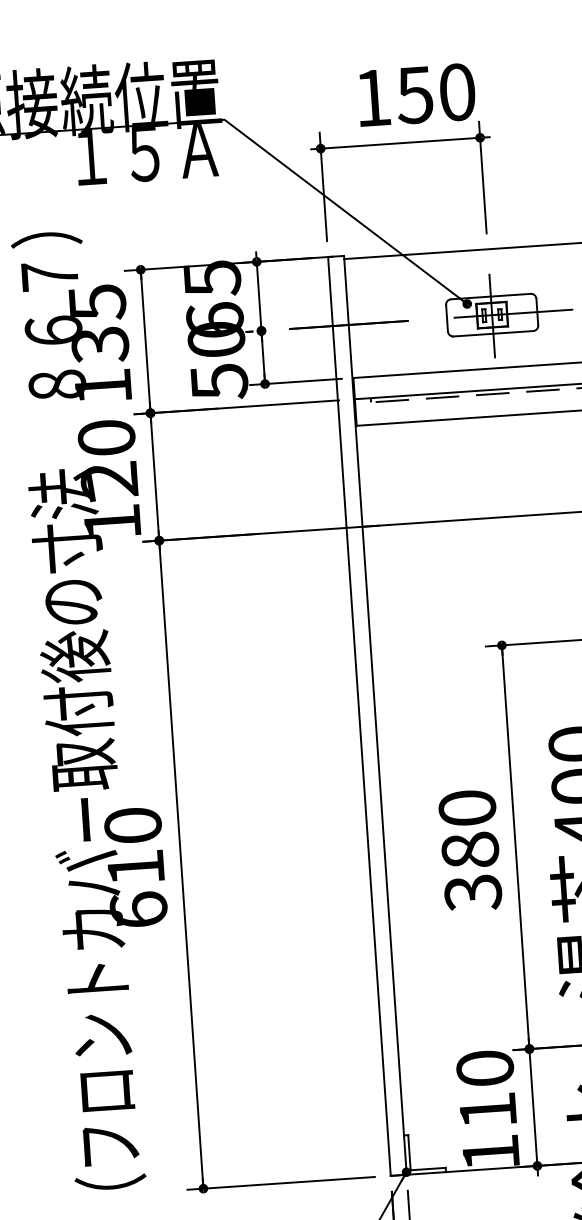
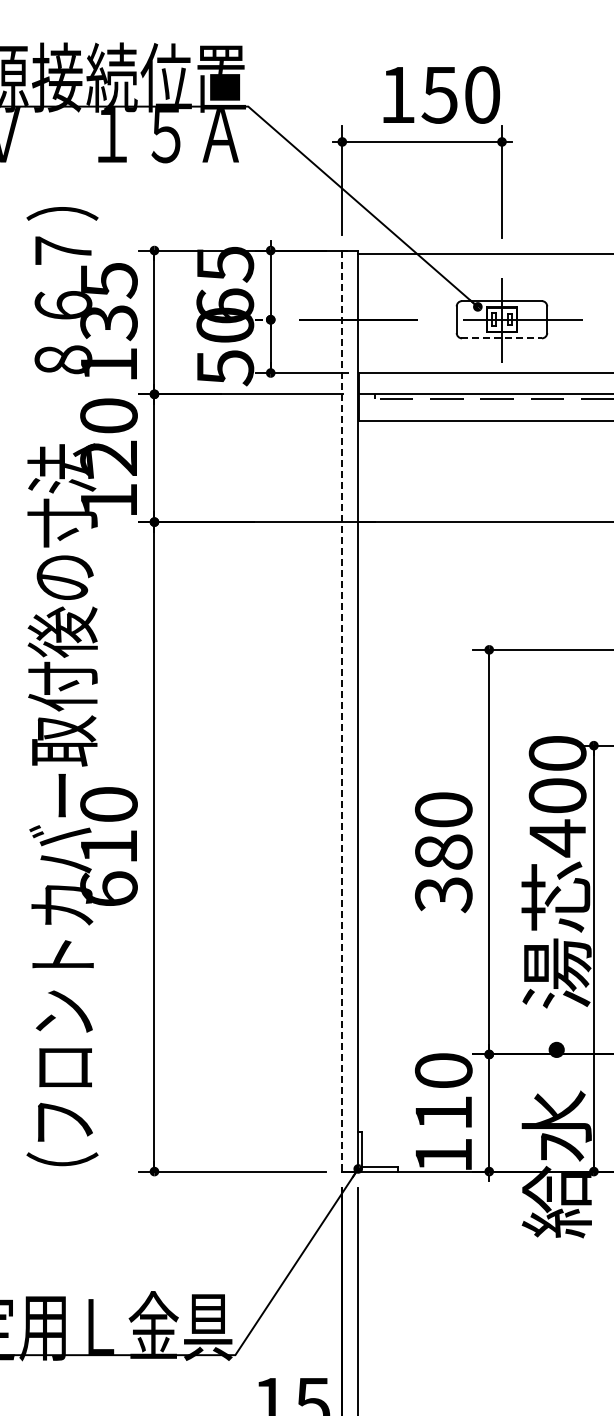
line: (492, 333) -> (501, 338), solid -> dashed
line: (359, 716) -> (342, 711), solid -> dashed

